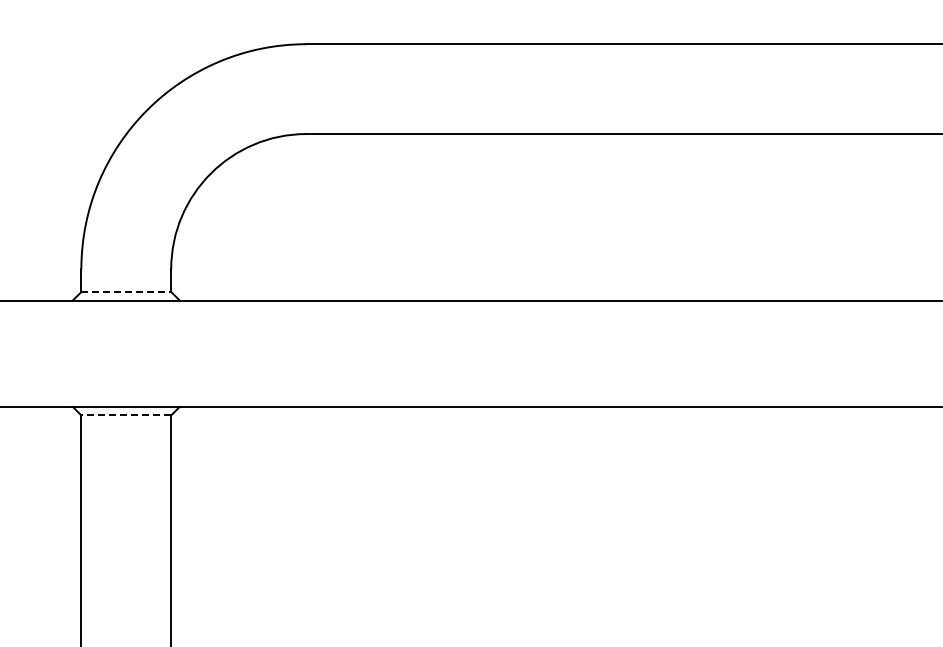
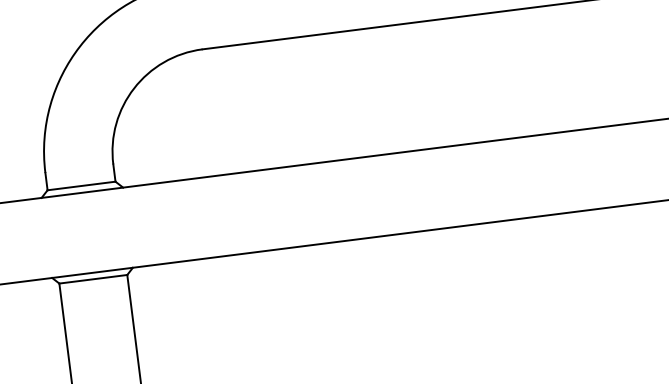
line: (126, 292) -> (81, 186), dashed -> solid
line: (126, 415) -> (93, 279), dashed -> solid

